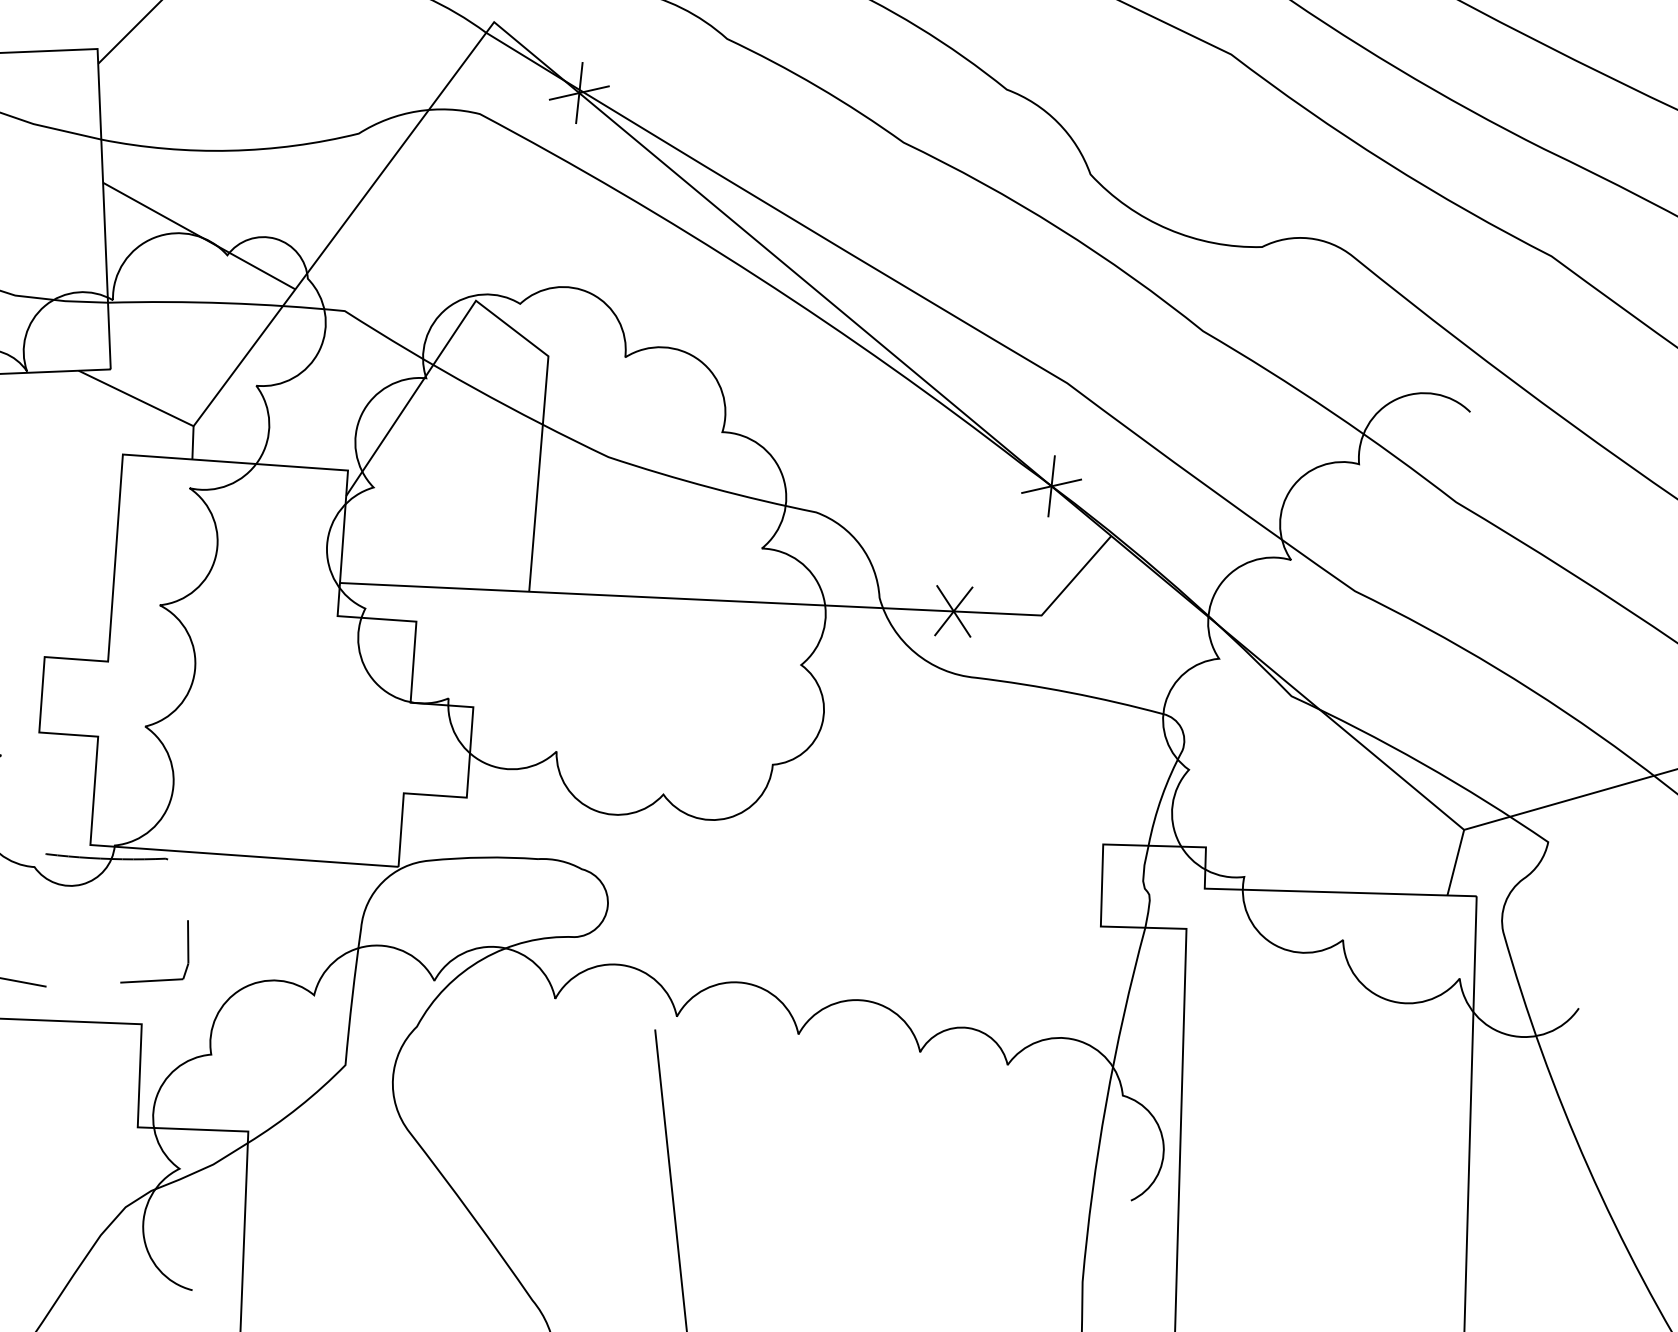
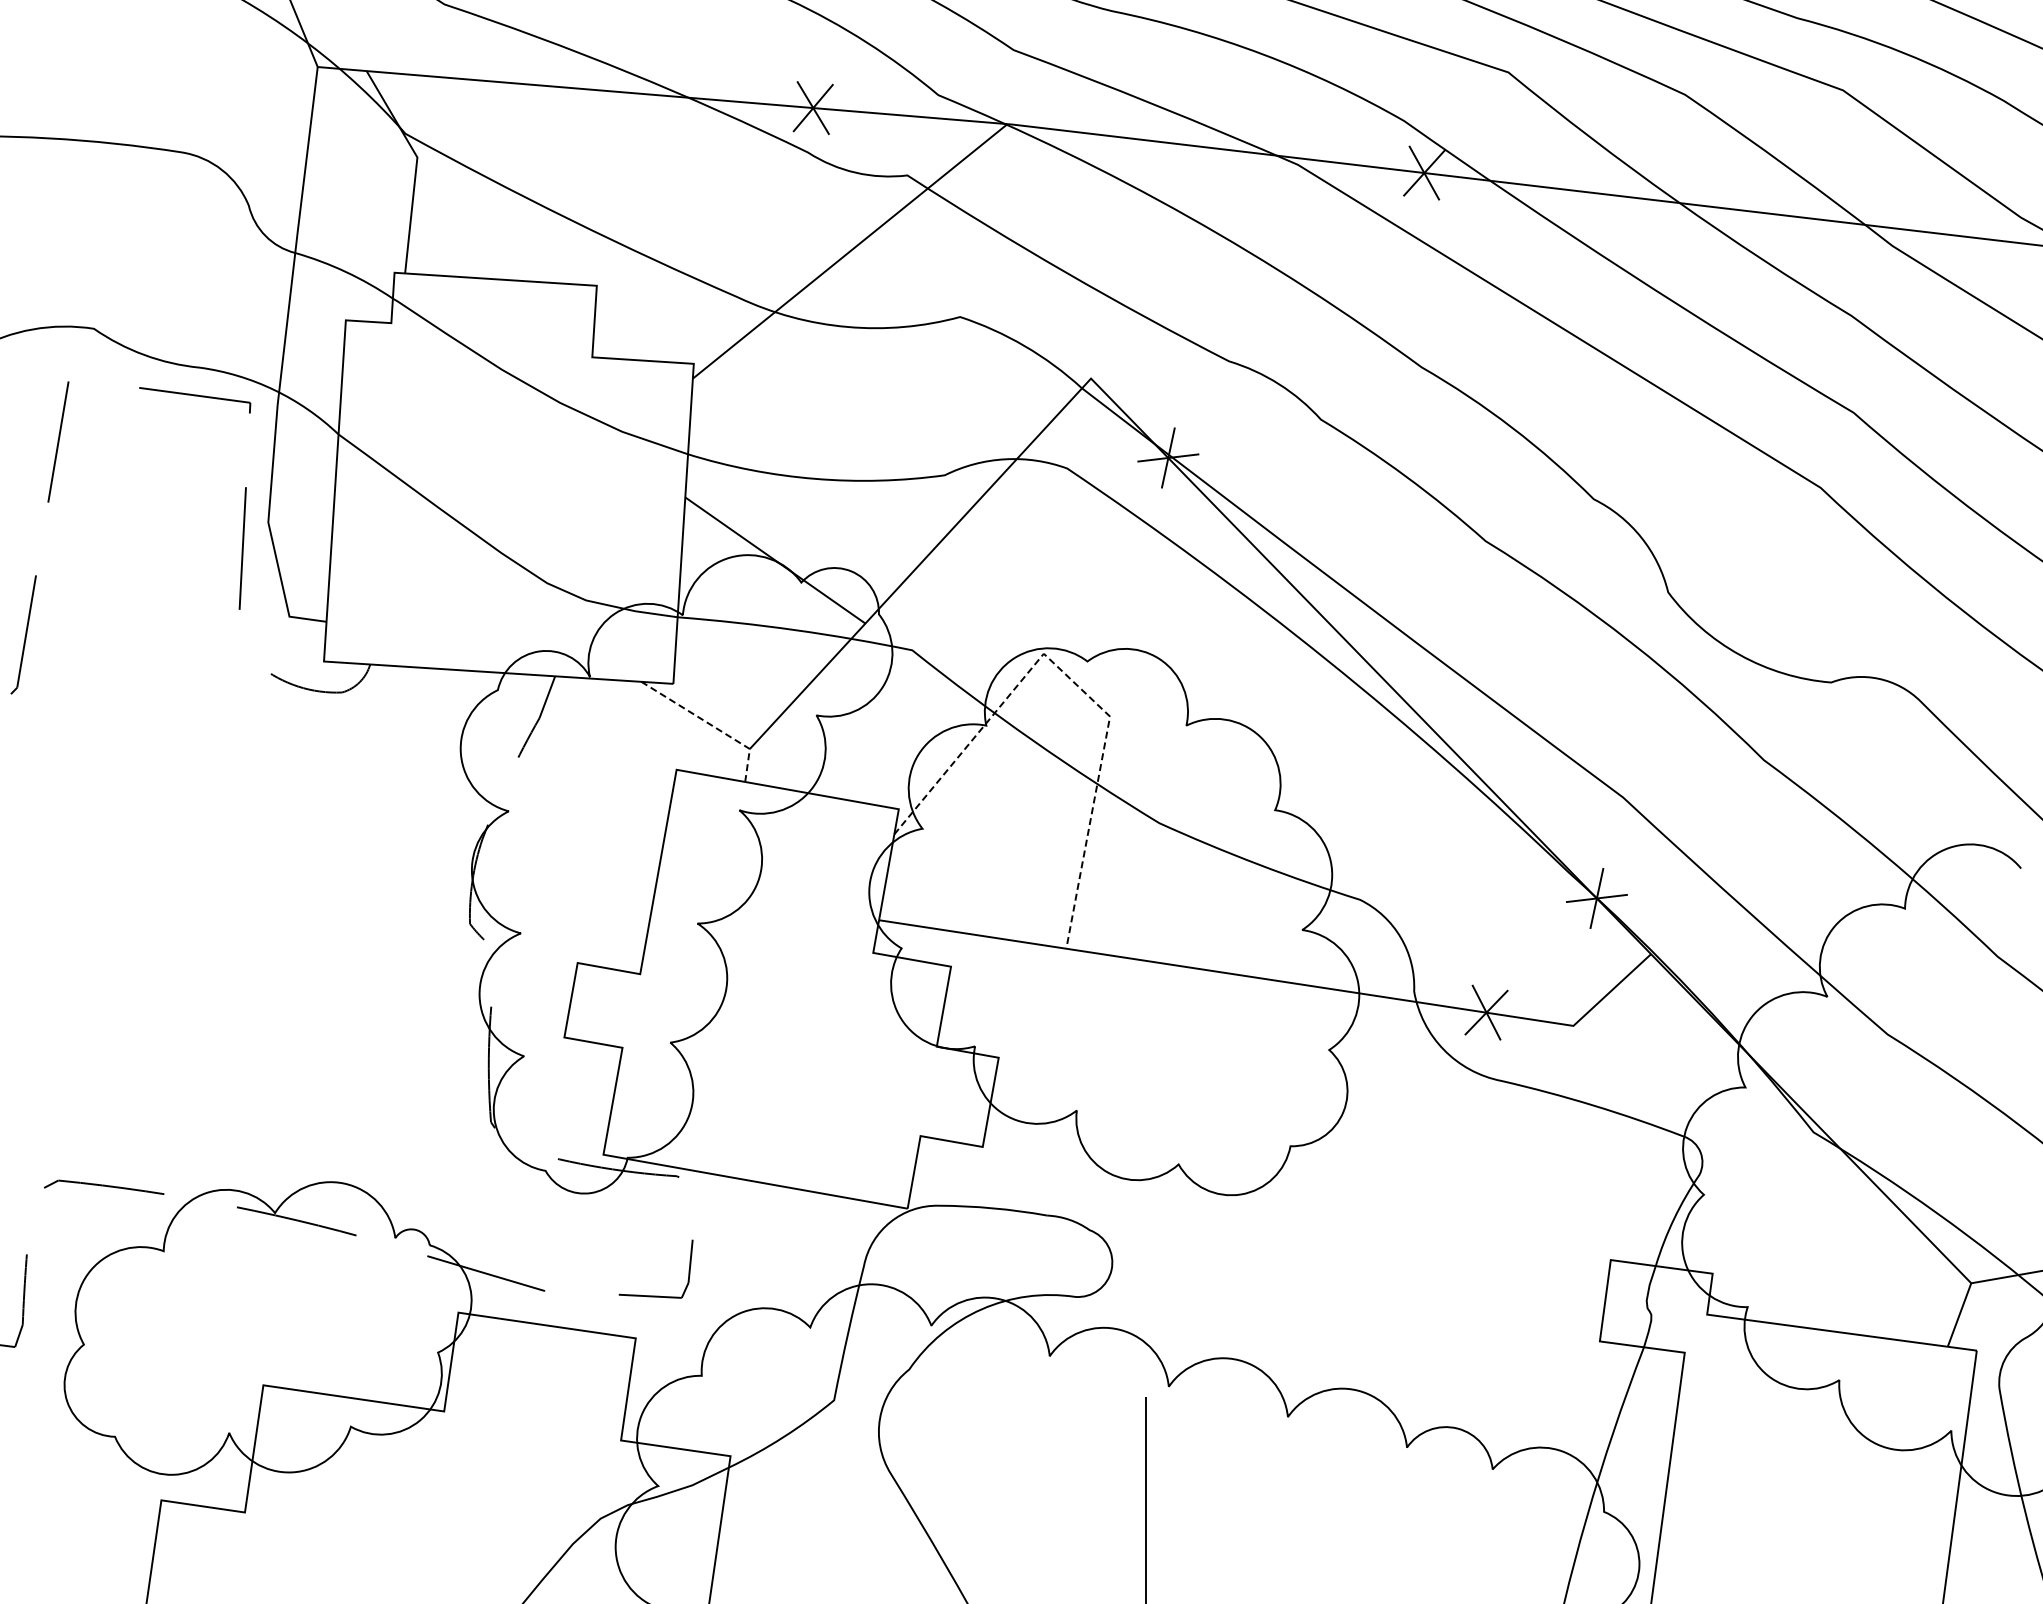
line: (512, 328) -> (1077, 685), solid -> dashed
line: (151, 405) -> (710, 724), solid -> dashed

